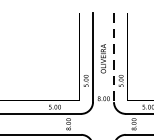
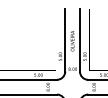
line: (113, 57) -> (79, 40), dashed -> solid

